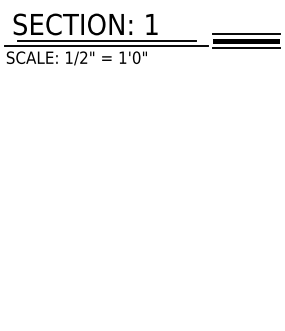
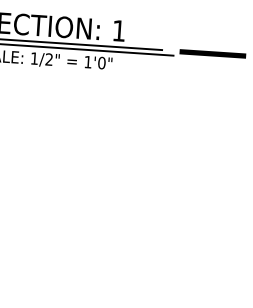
line: (246, 33) -> (213, 46), removed
line: (246, 48) -> (212, 61), removed

